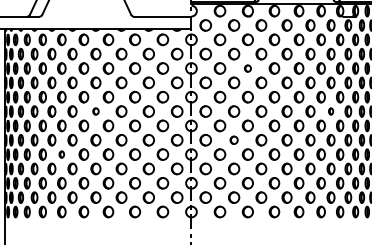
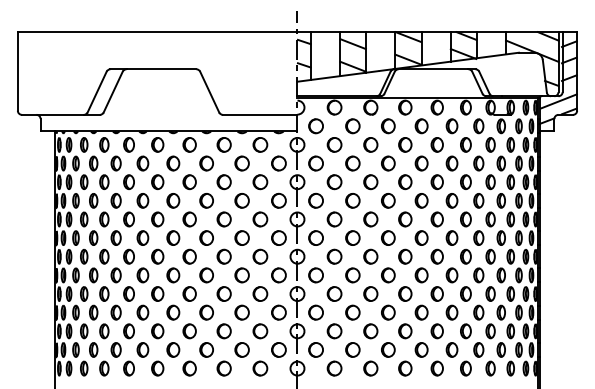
part: (247, 68) -> (370, 182), size x1.67
part: (96, 111) -> (173, 237), size x1.67
part: (330, 111) -> (478, 237), size x1.67
part: (233, 140) -> (352, 275), size x1.43
part: (61, 154) -> (128, 293), size x1.67

